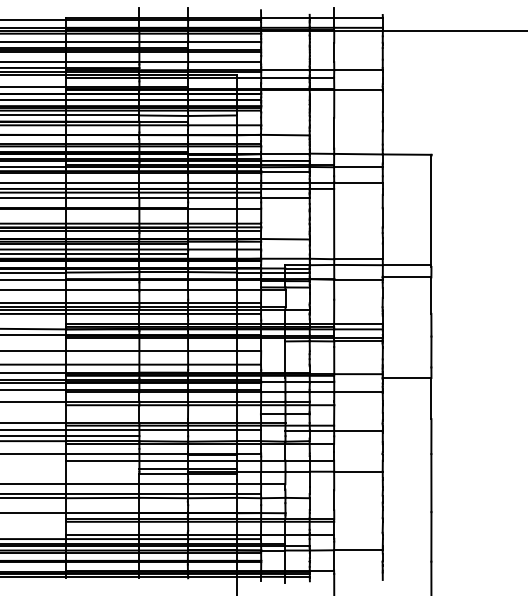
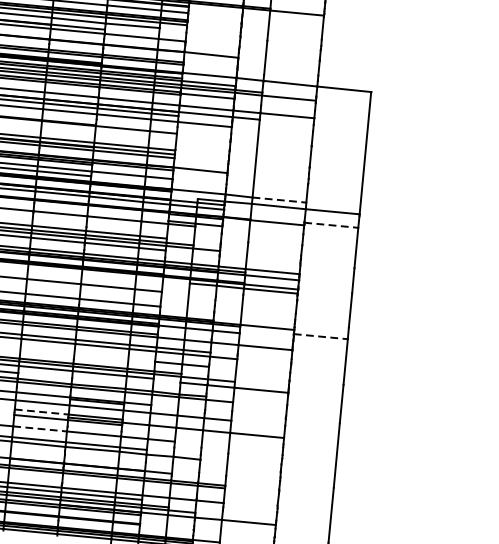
line: (358, 259) -> (279, 200), solid -> dashed
line: (407, 277) -> (331, 225), solid -> dashed
line: (407, 377) -> (321, 336), solid -> dashed
line: (164, 468) -> (42, 411), solid -> dashed
line: (164, 484) -> (40, 429), solid -> dashed

